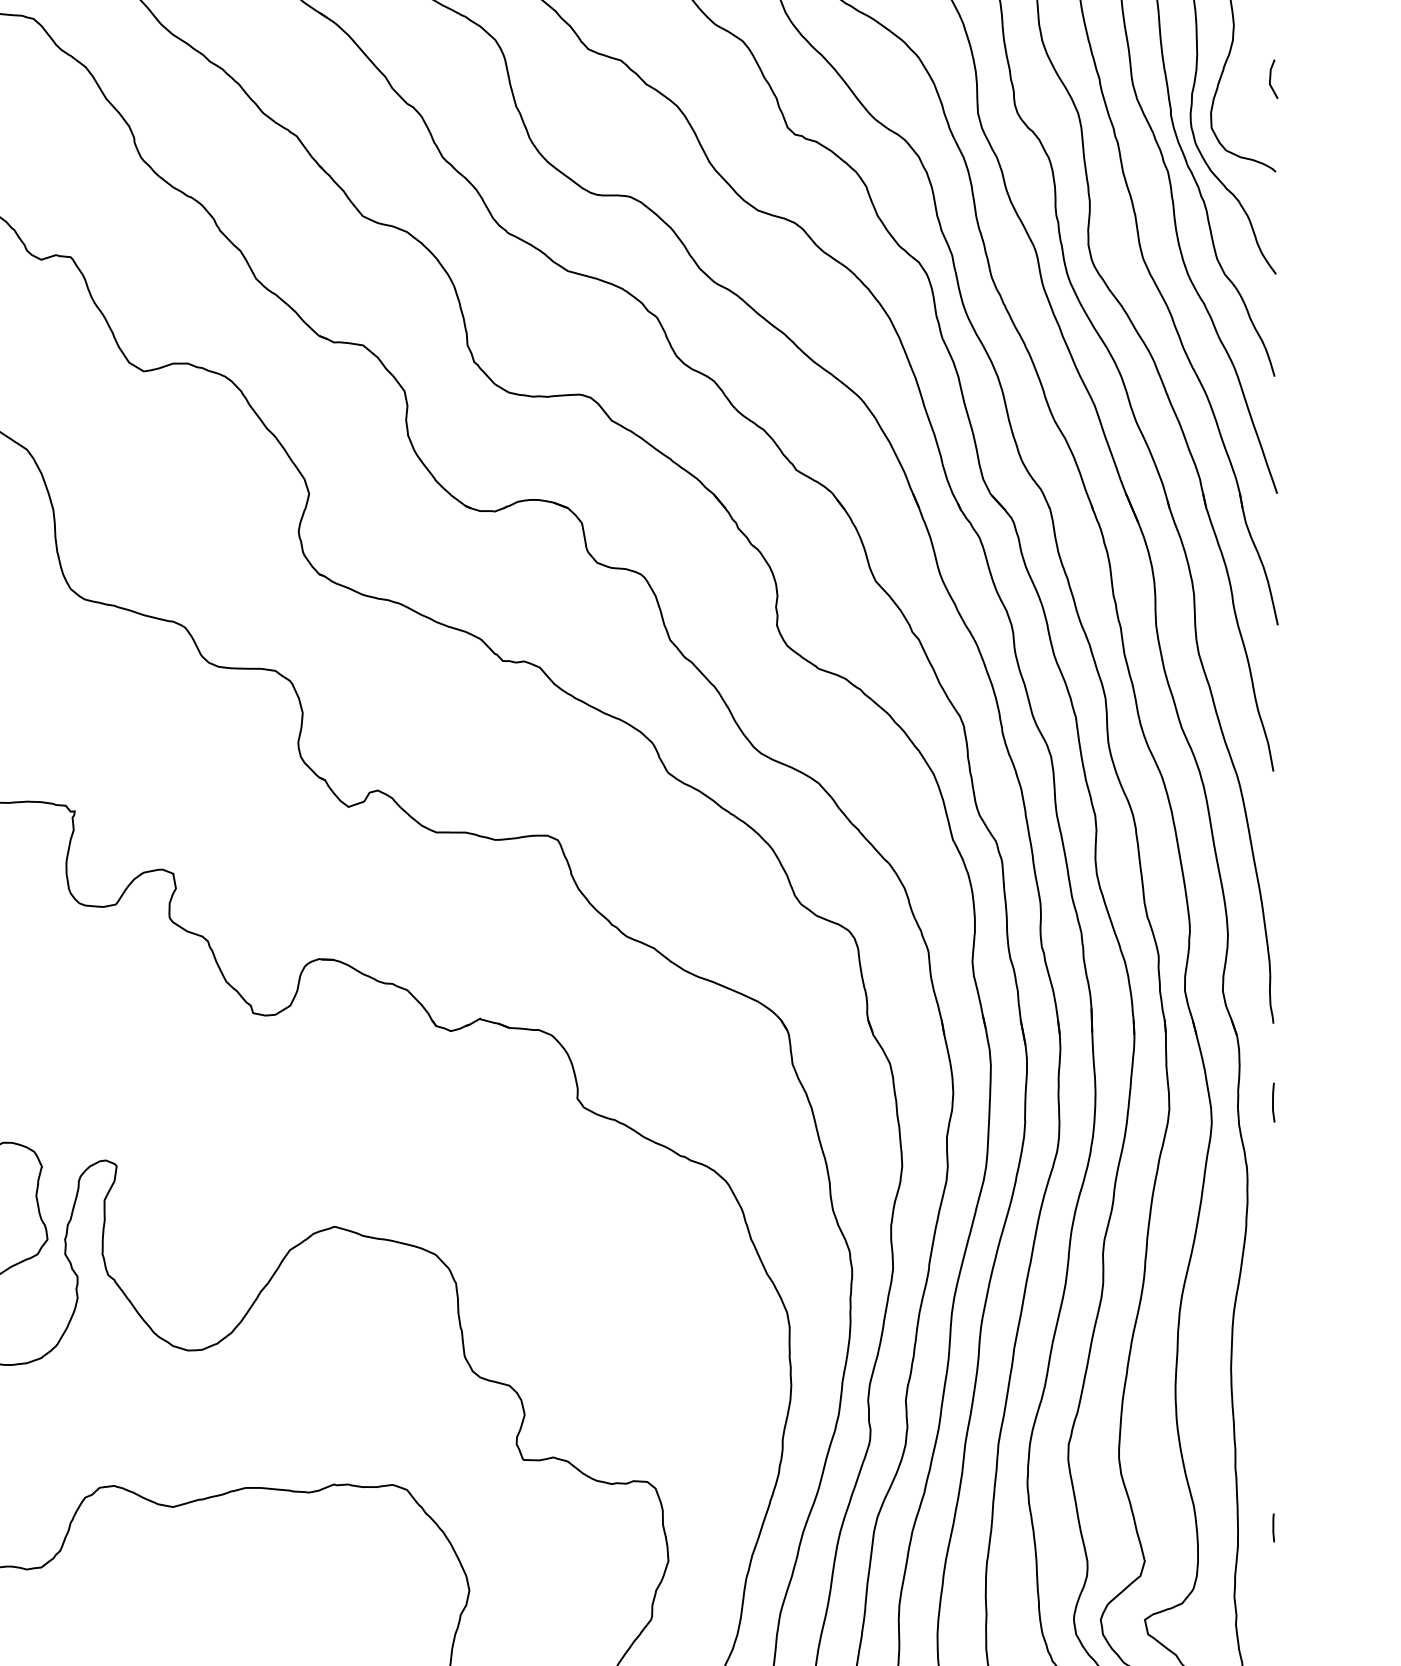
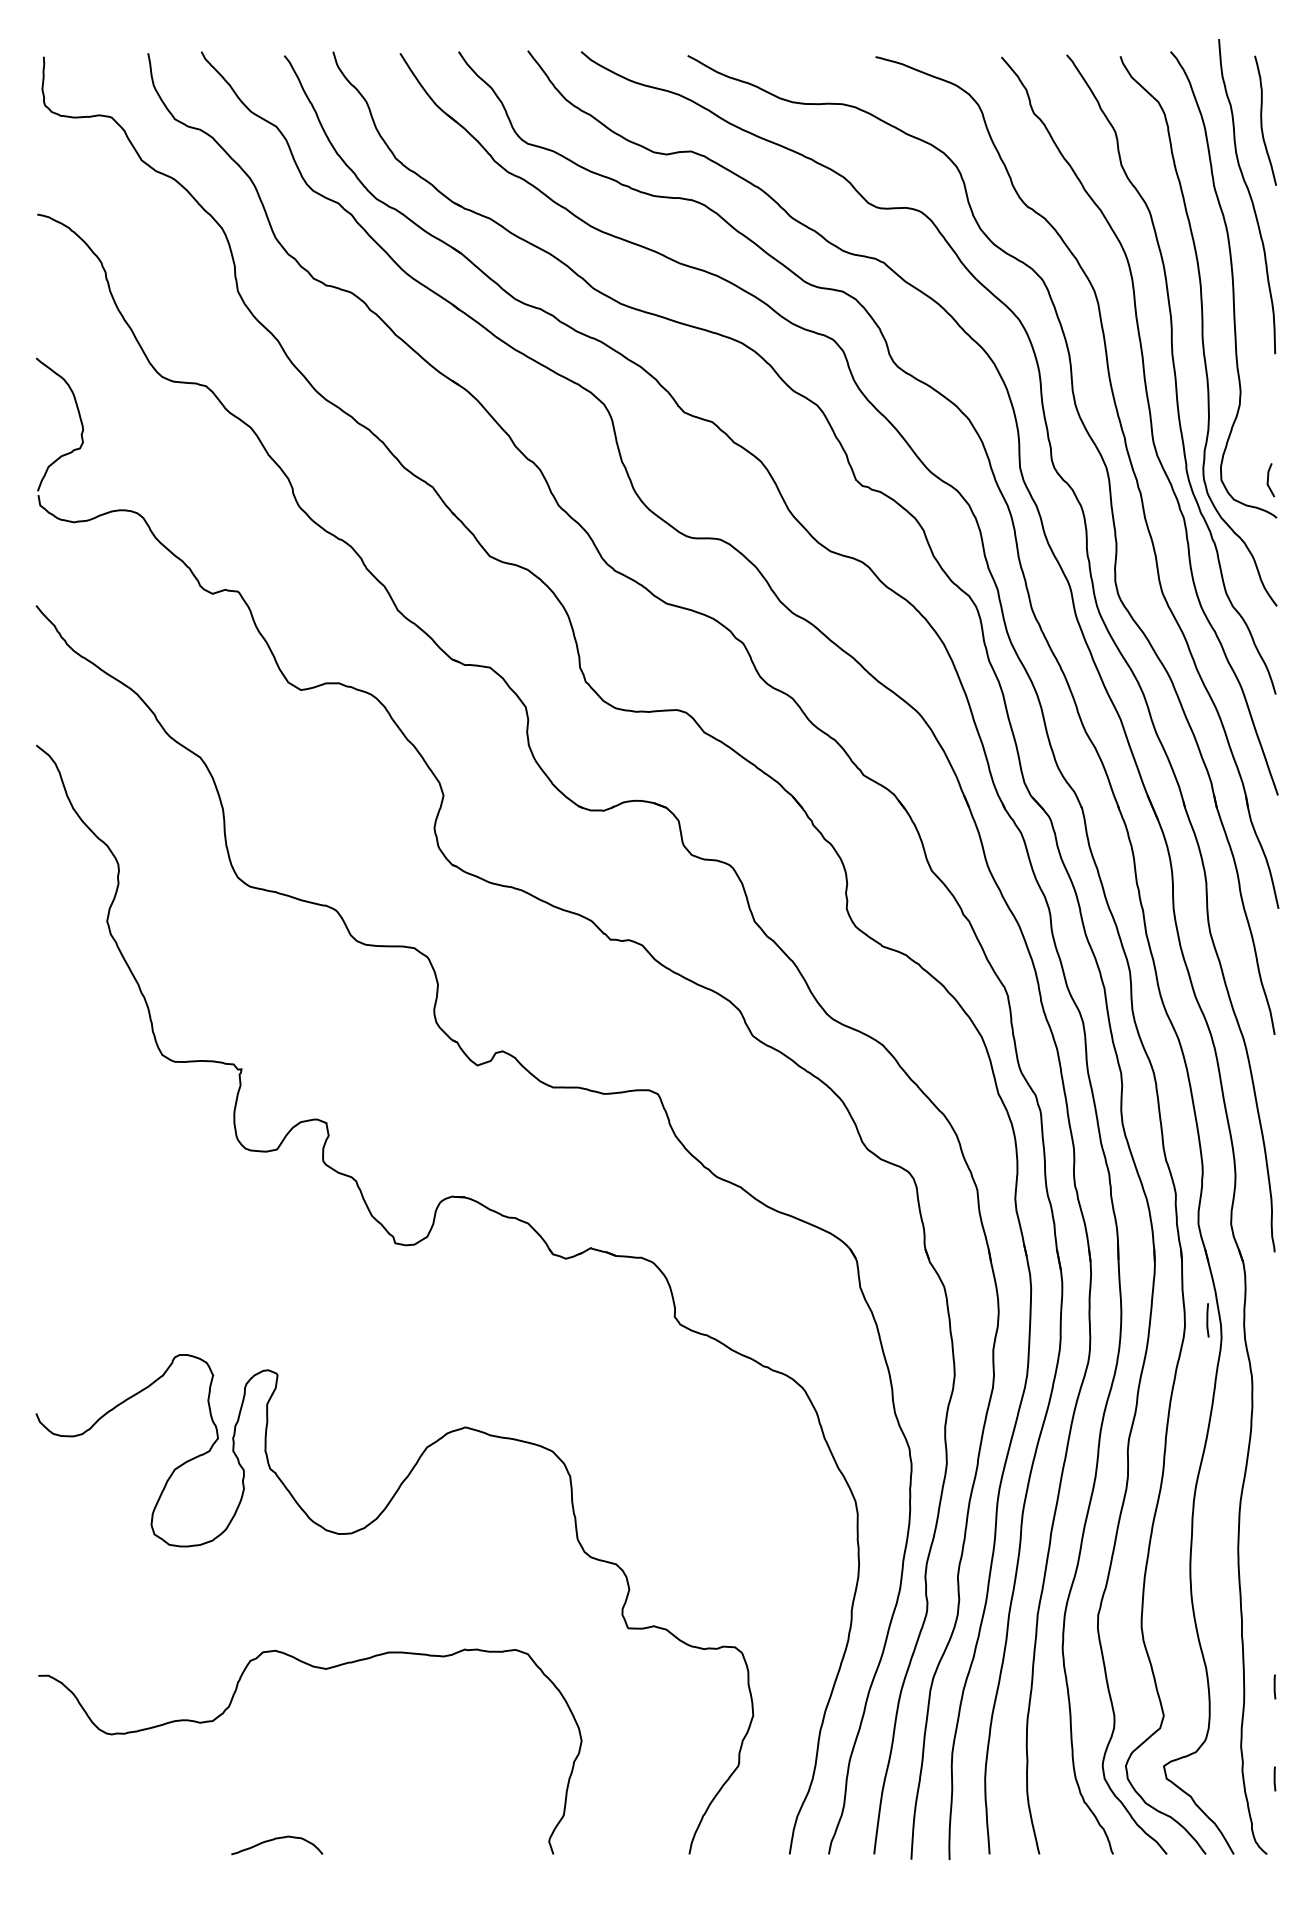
line: (1270, 79) -> (1268, 480), moved
line: (1273, 1102) -> (1207, 1320), moved
line: (1273, 1634) -> (1274, 1778), added

